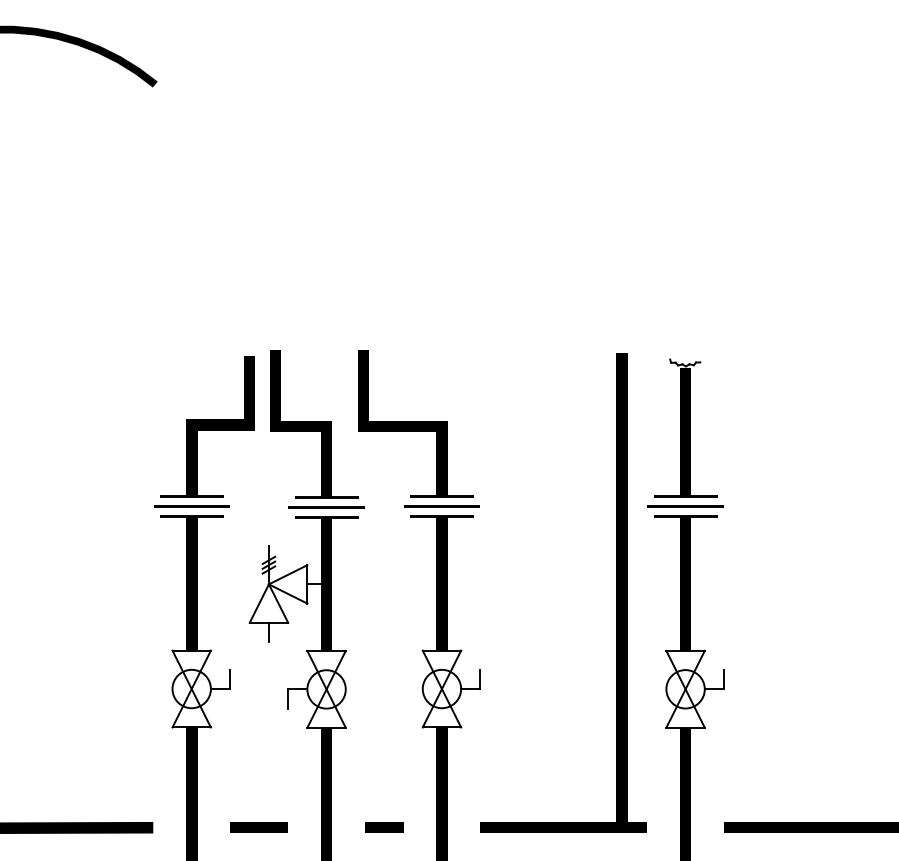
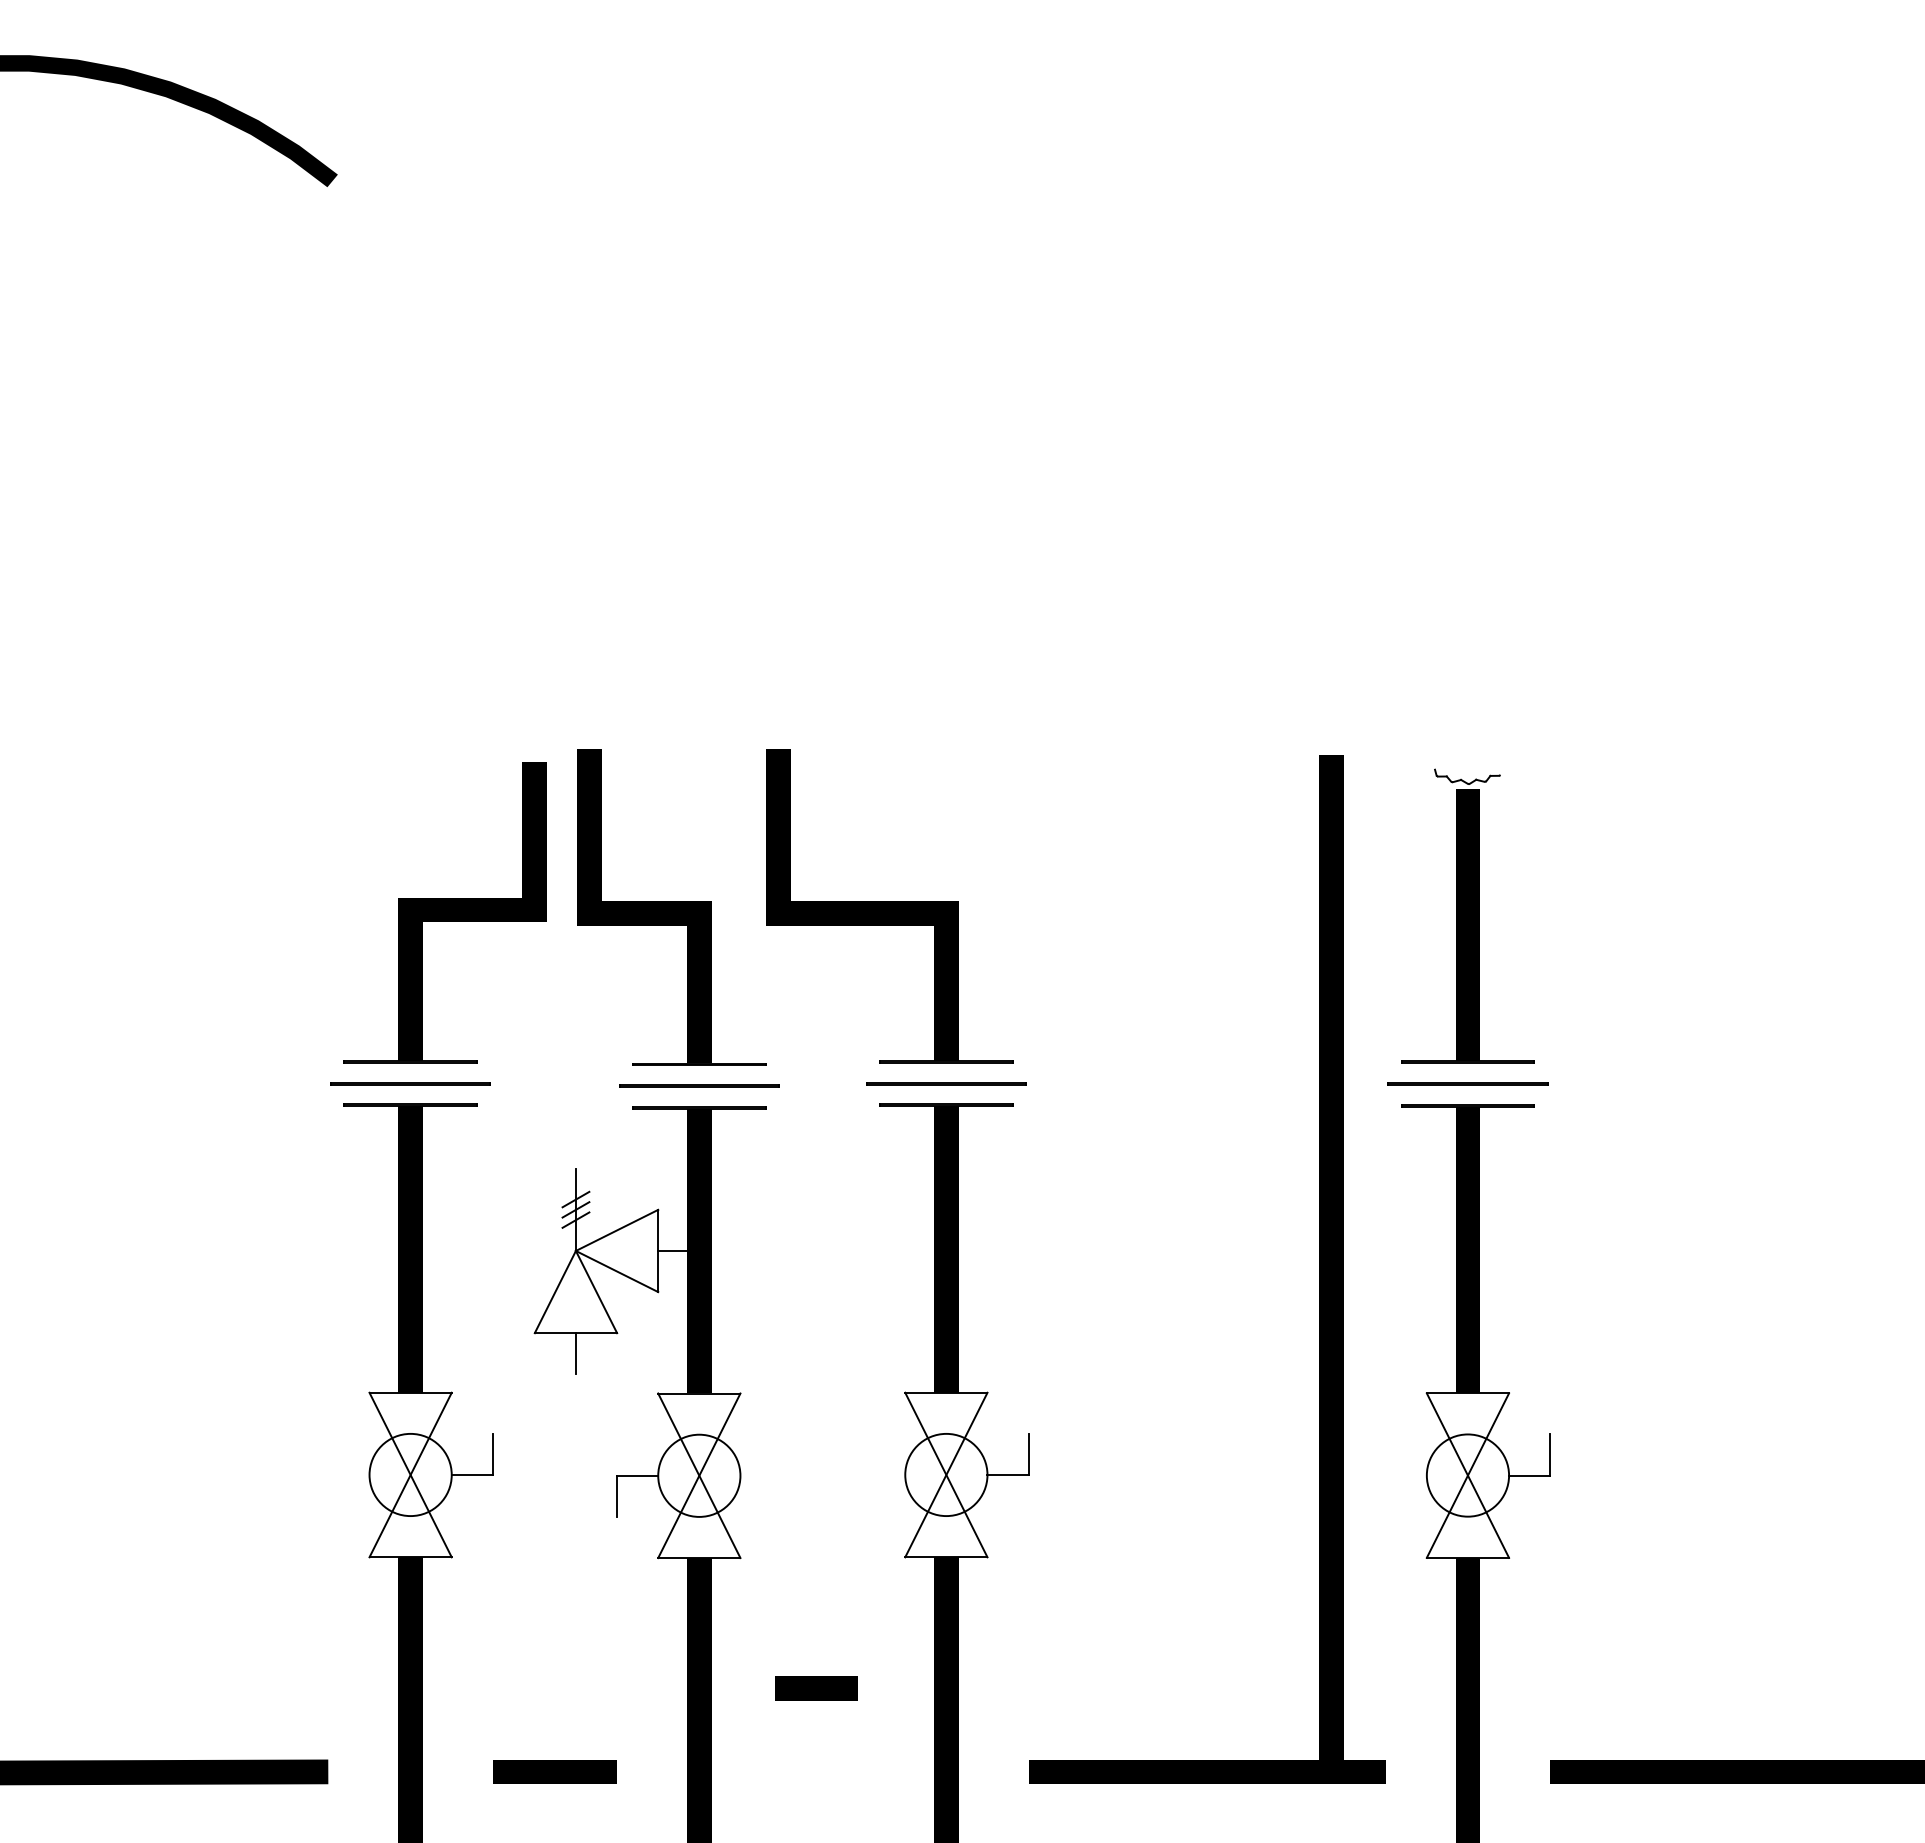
line: (384, 827) -> (816, 1687), moved

